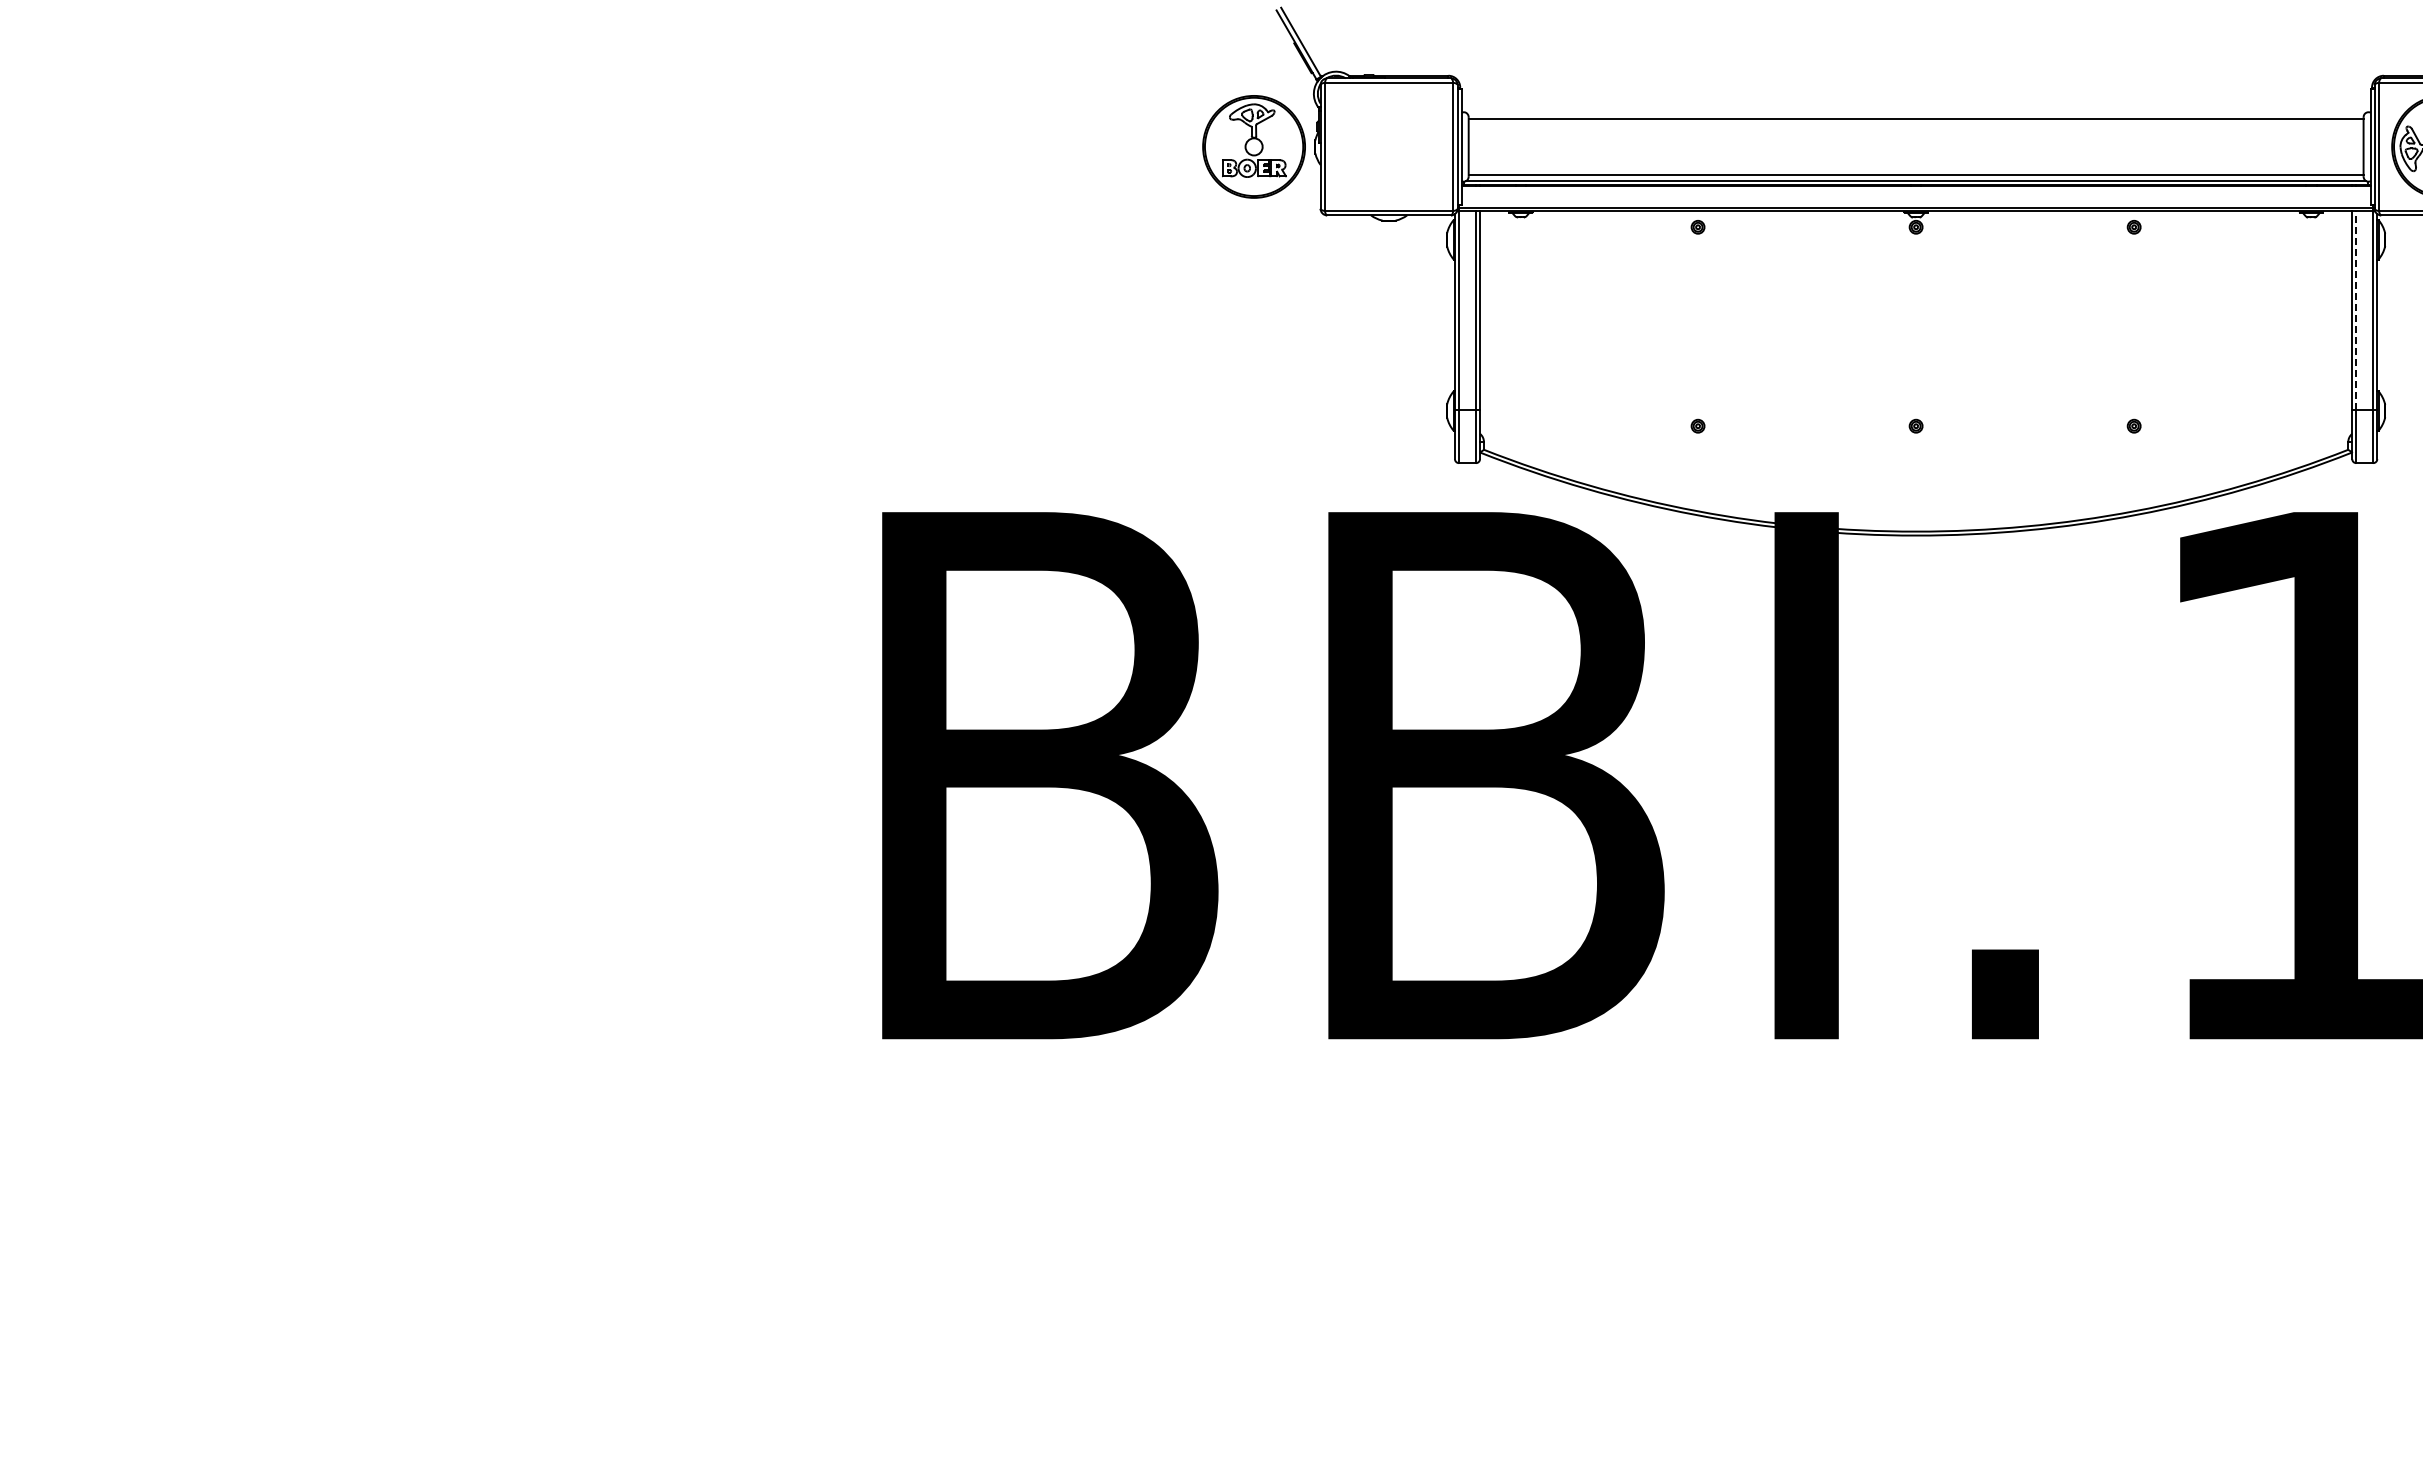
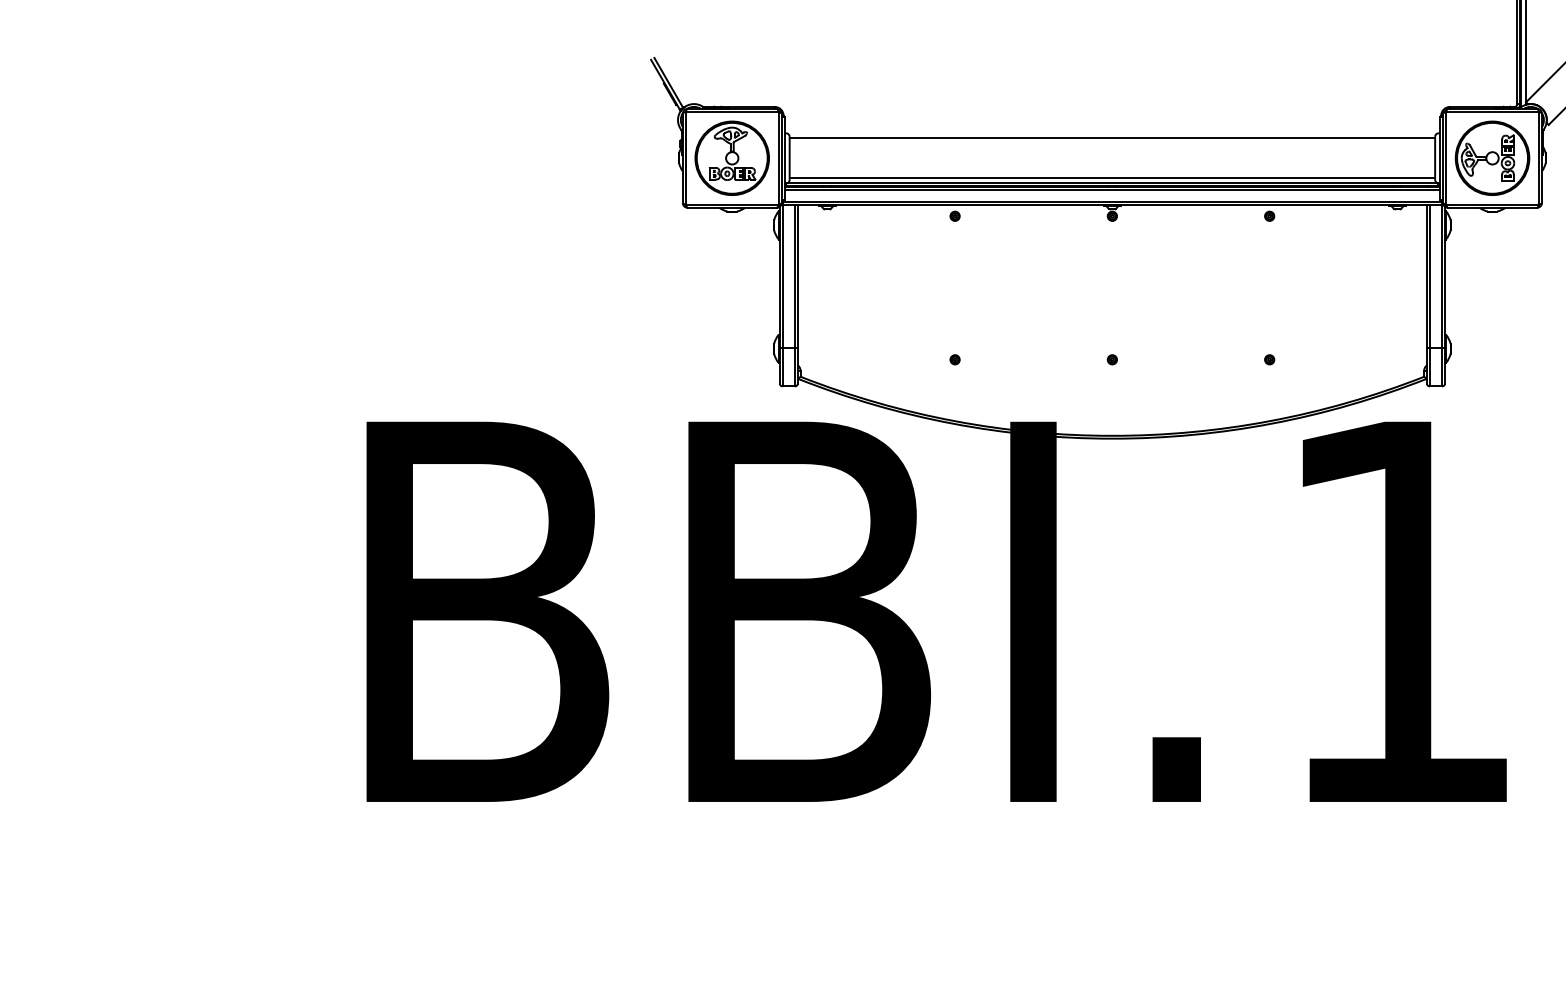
part: (1253, 146) -> (731, 158), moved
line: (1915, 190) -> (1111, 189), added
line: (2356, 310) -> (1430, 276), dashed -> solid

